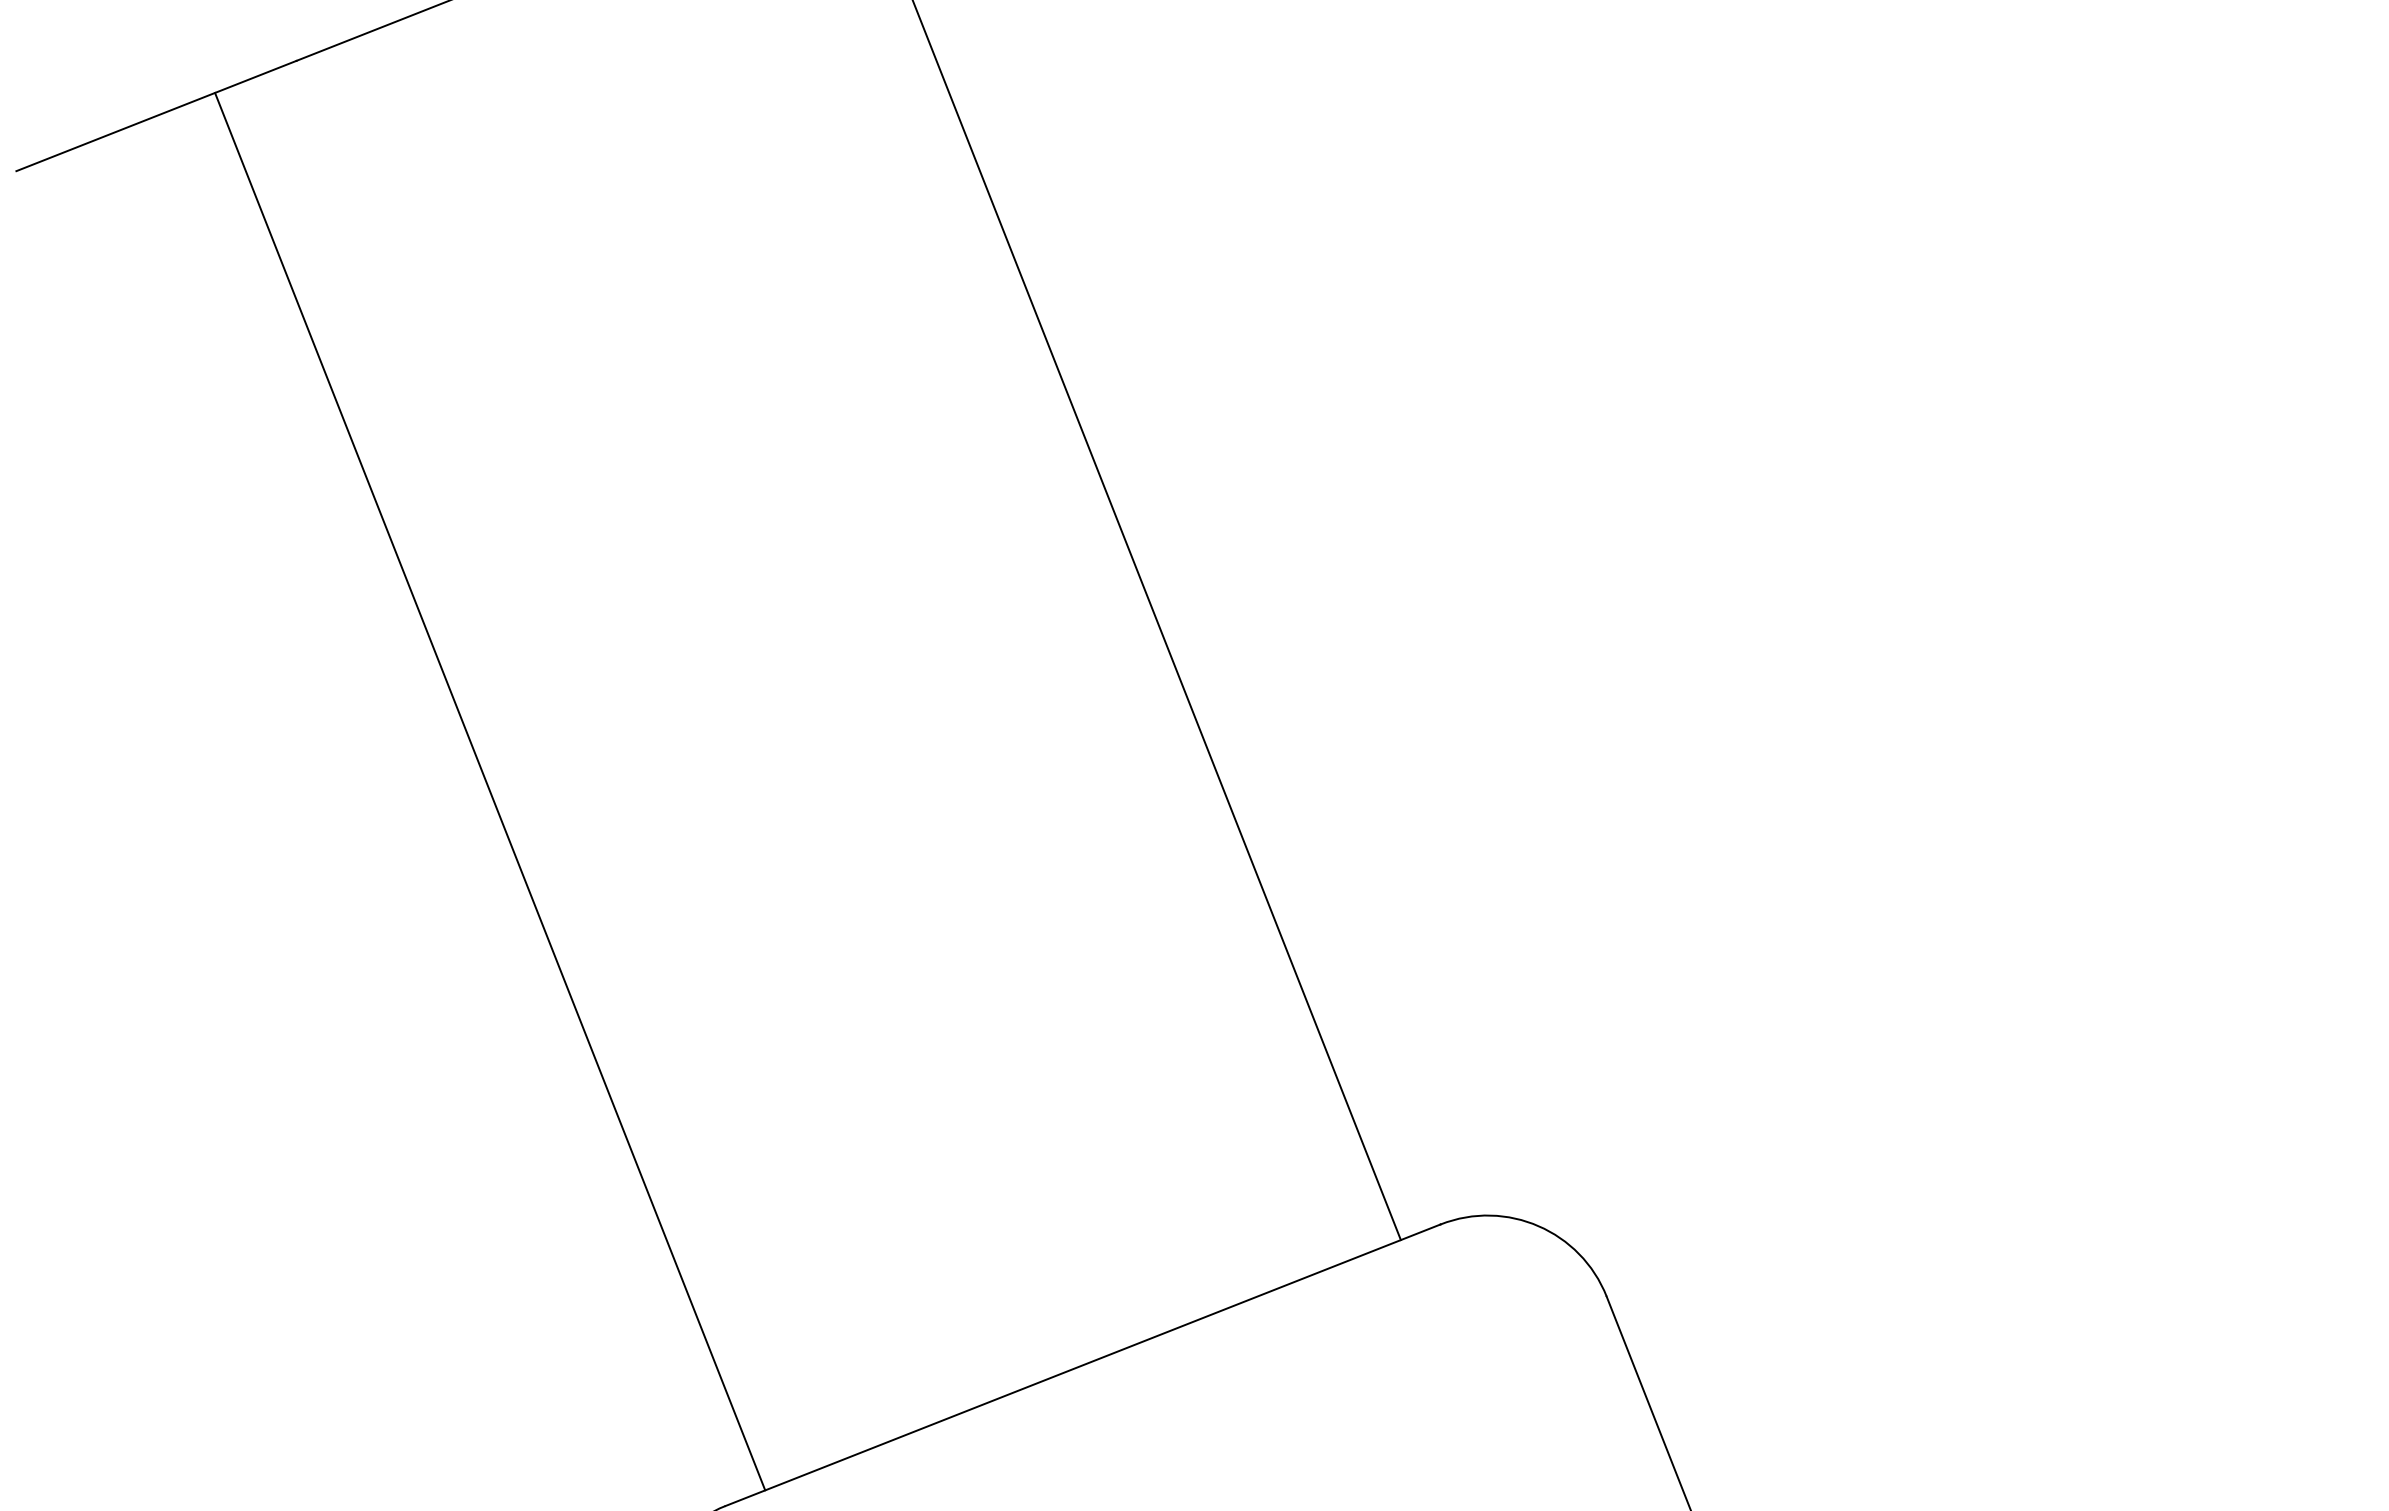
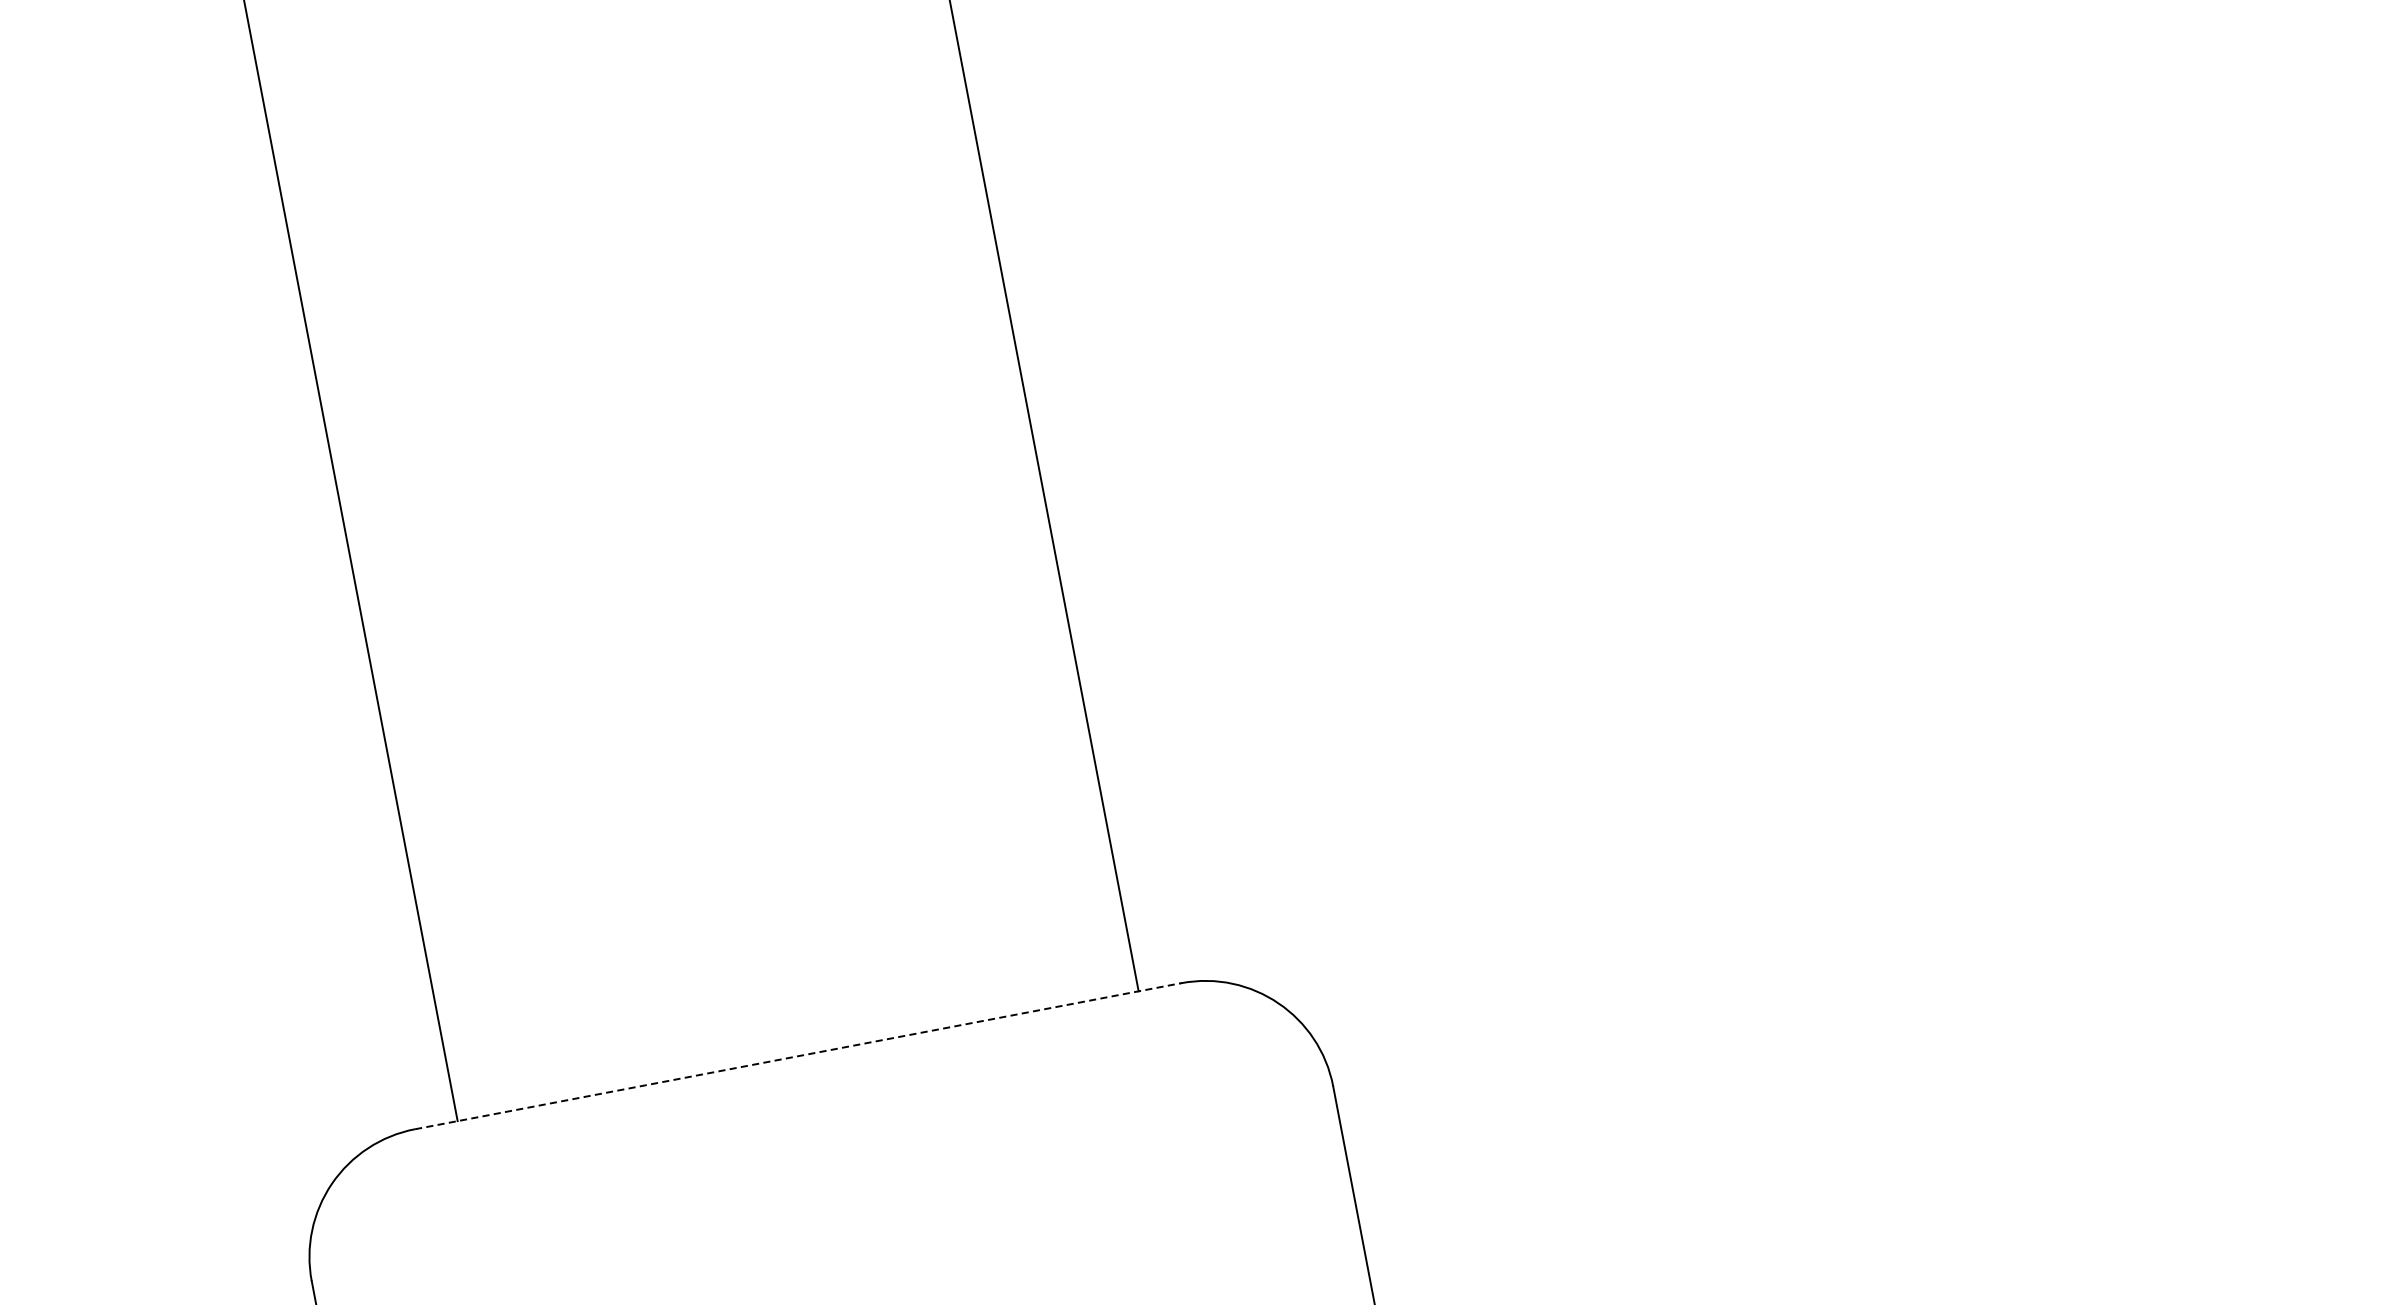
line: (1083, 1365) -> (798, 1056), solid -> dashed

